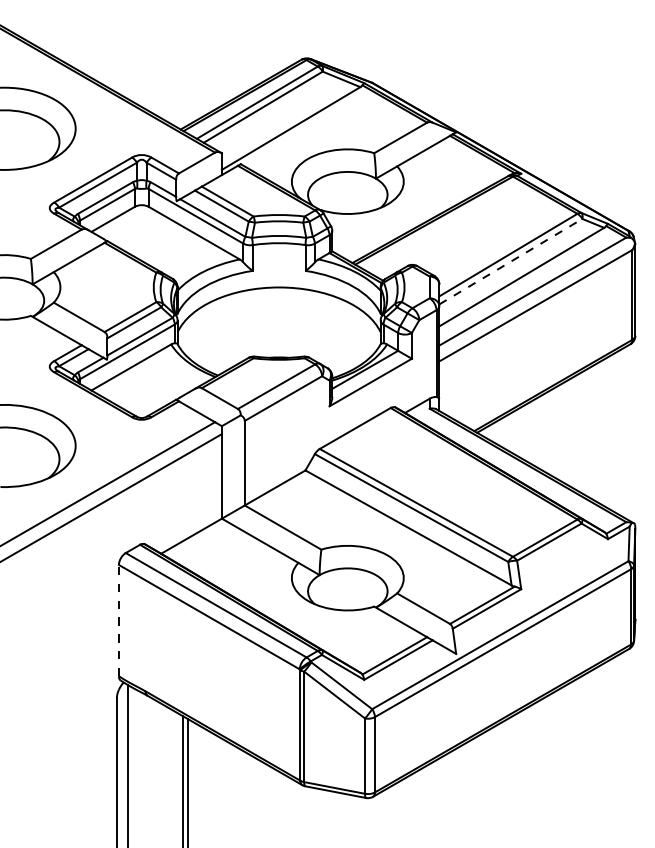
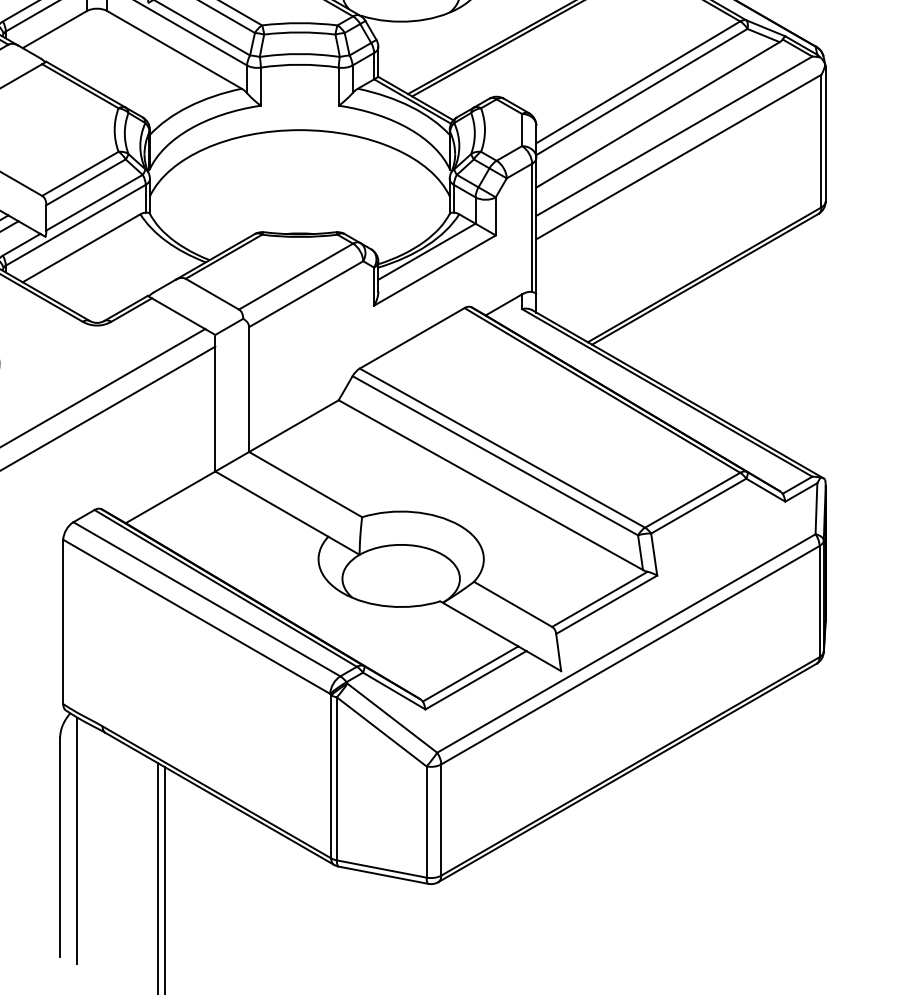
line: (511, 261) -> (642, 91), dashed -> solid
line: (118, 620) -> (62, 621), dashed -> solid

